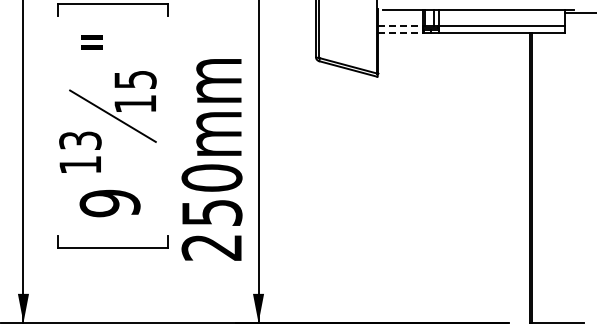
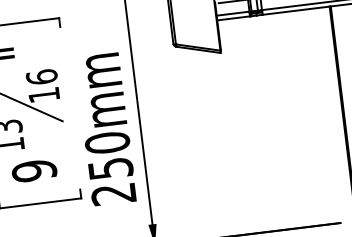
line: (400, 26) -> (233, 13), dashed -> solid
line: (400, 32) -> (233, 18), dashed -> solid
text: (135, 79) -> (42, 76), 15 -> 16

